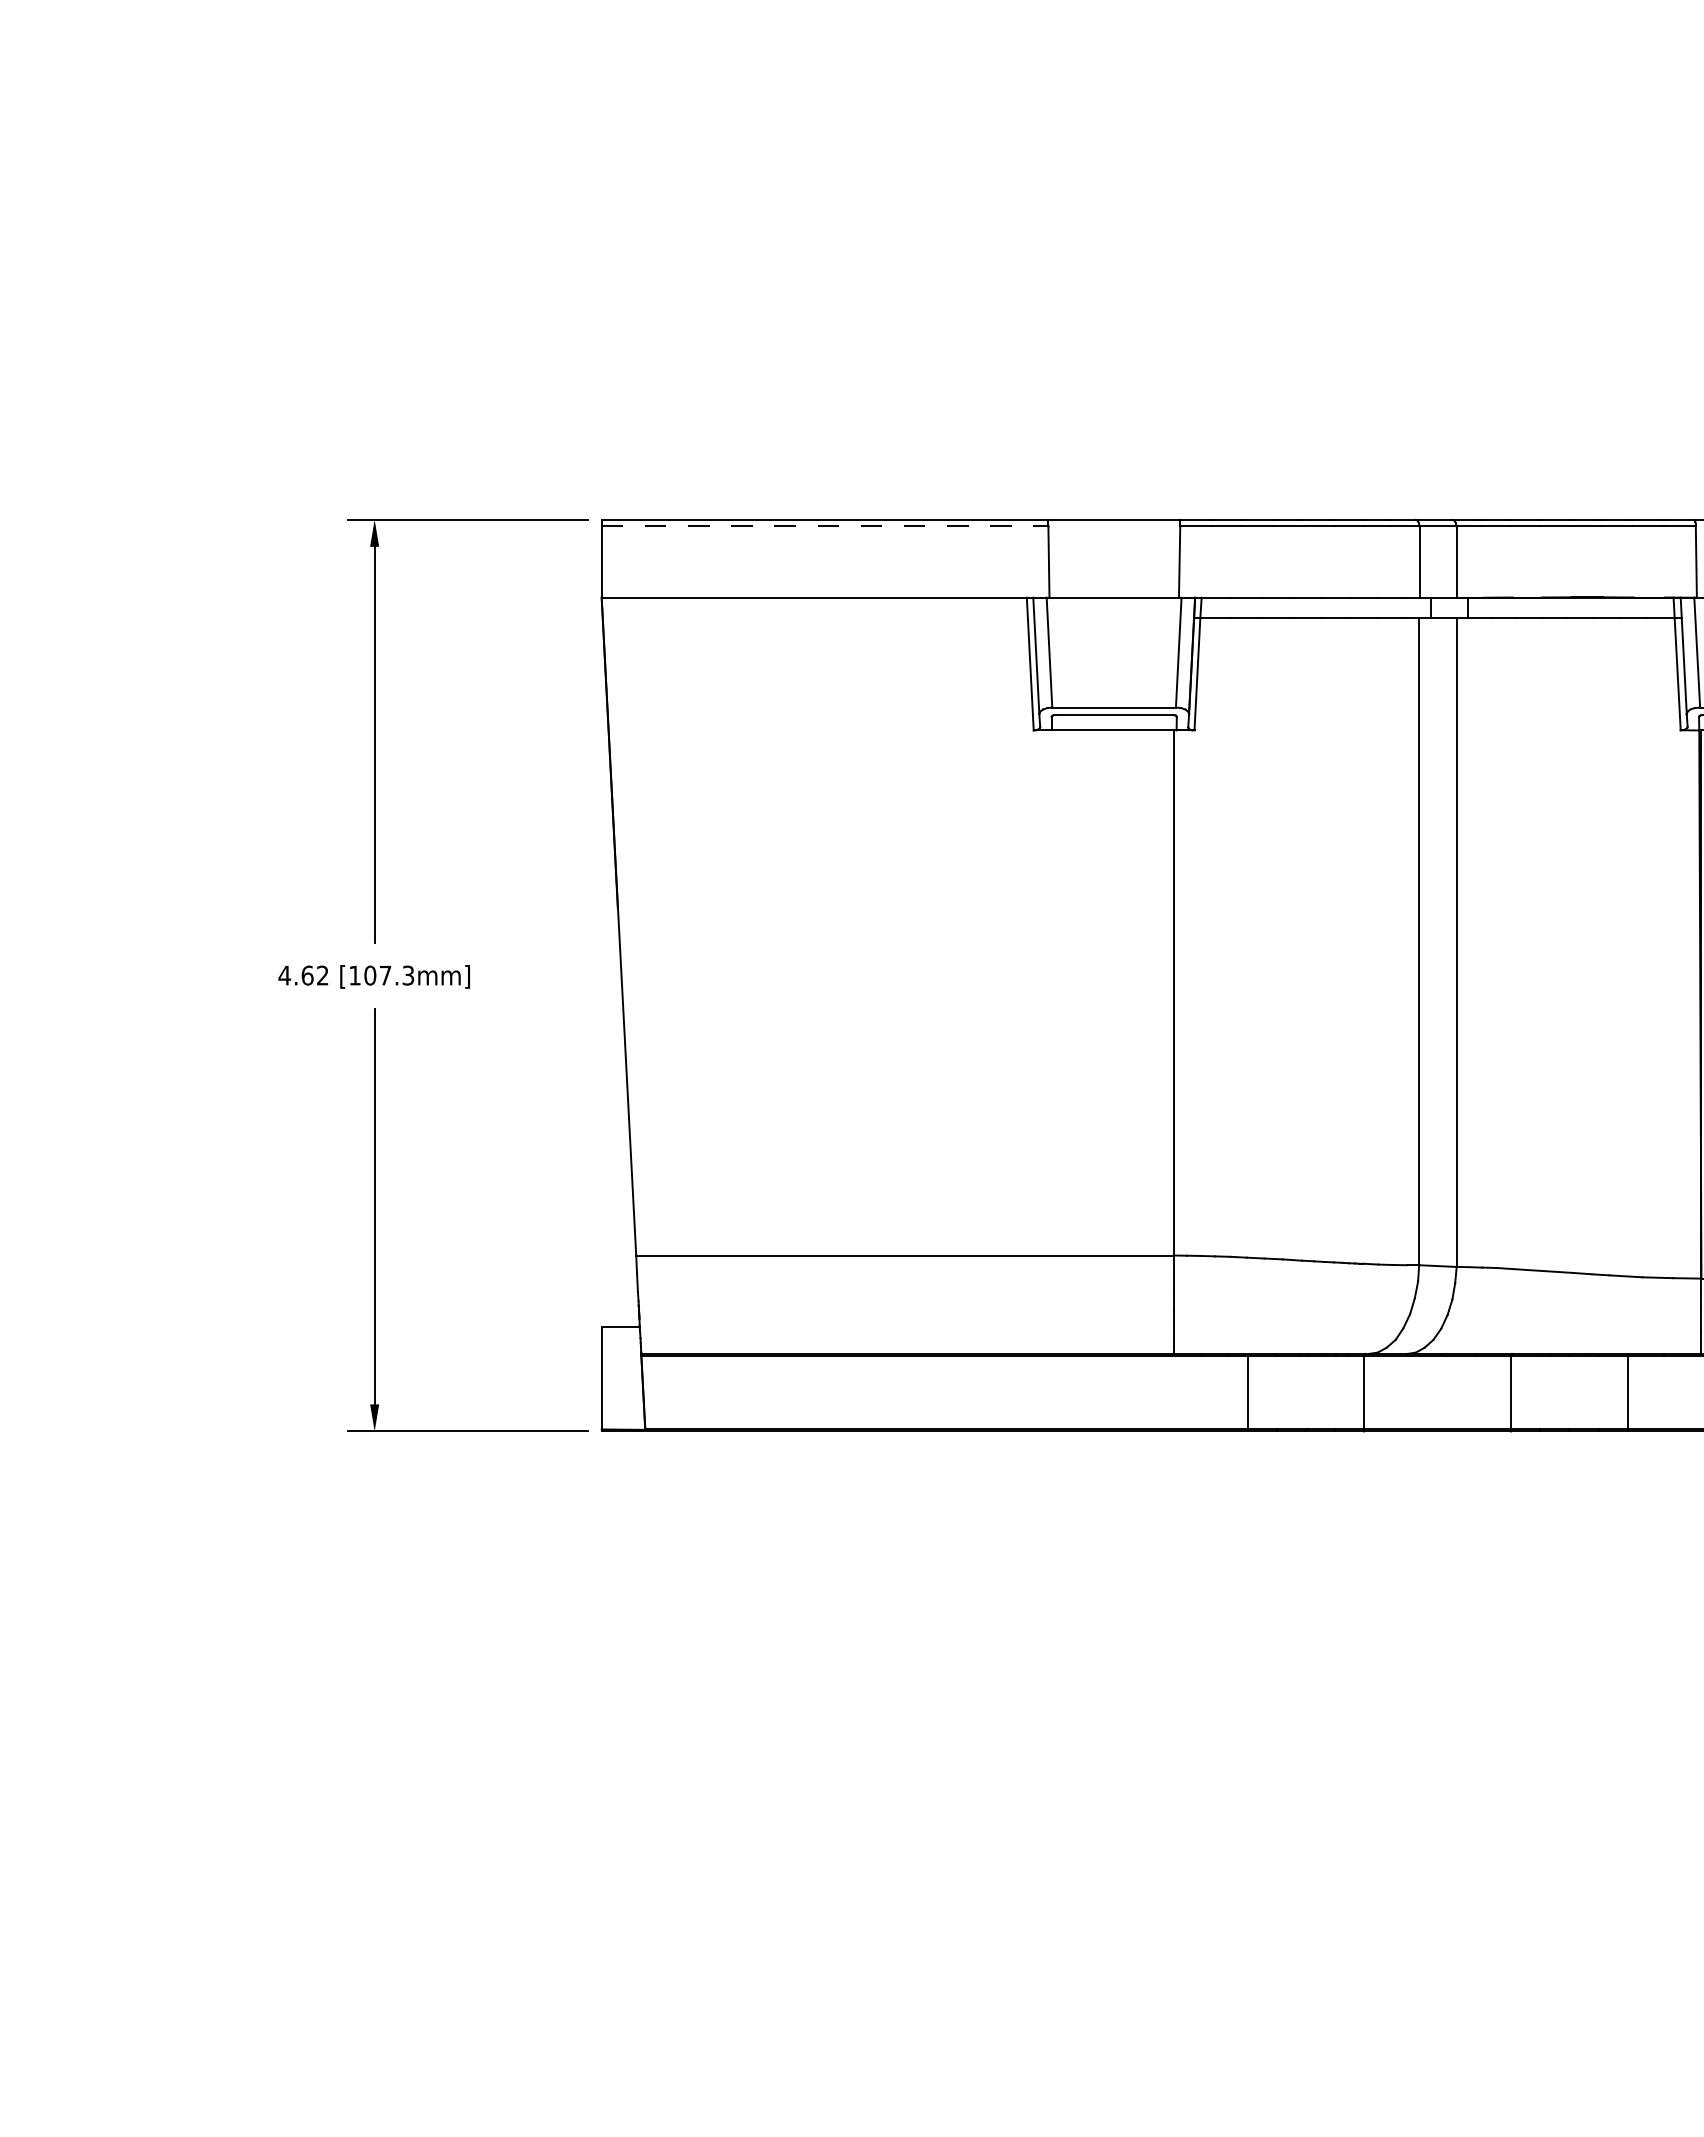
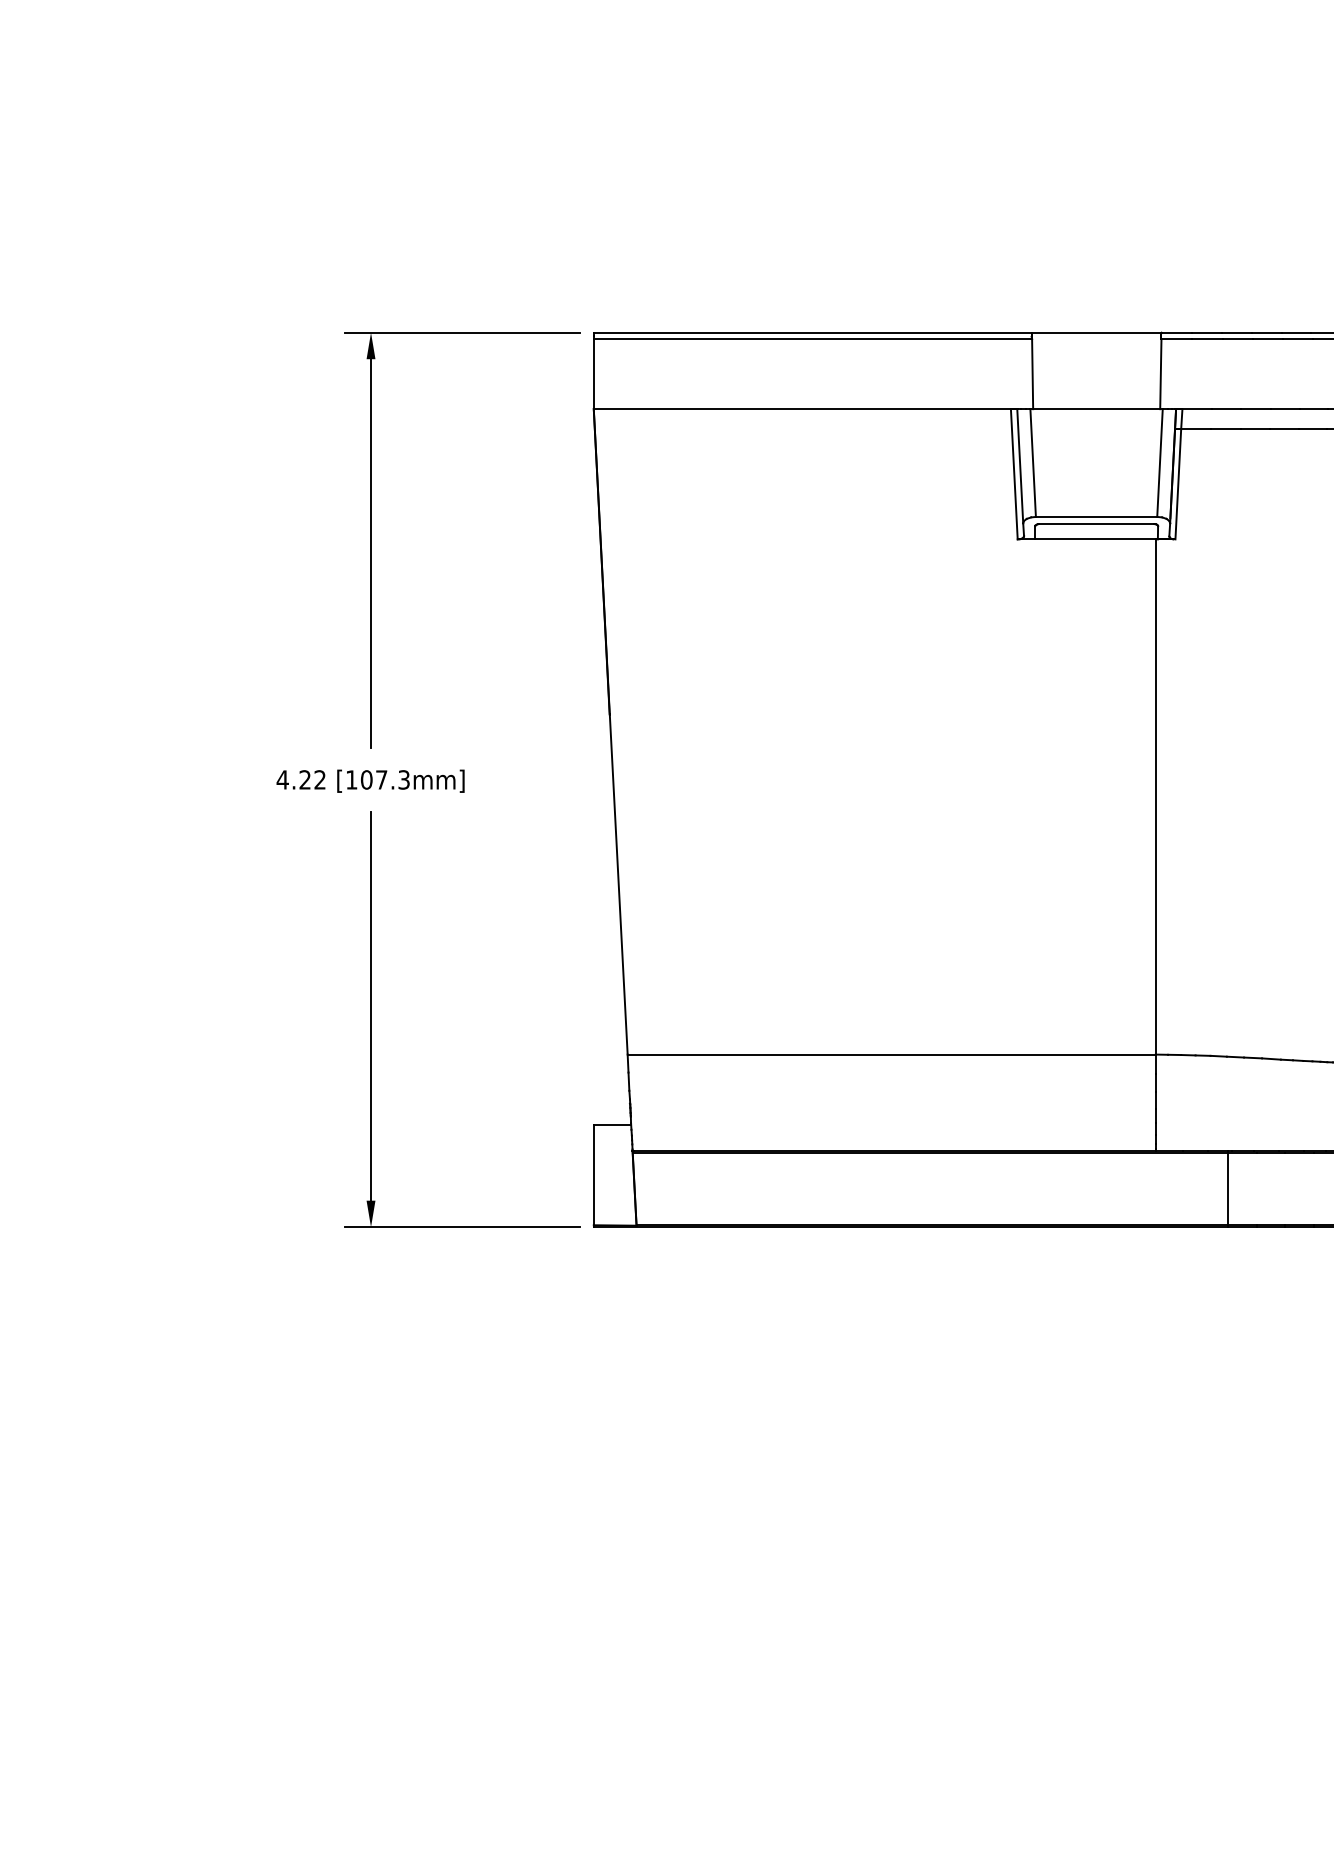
line: (825, 526) -> (813, 339), dashed -> solid
text: (307, 975) -> (305, 779), 4.62 -> 4.22

